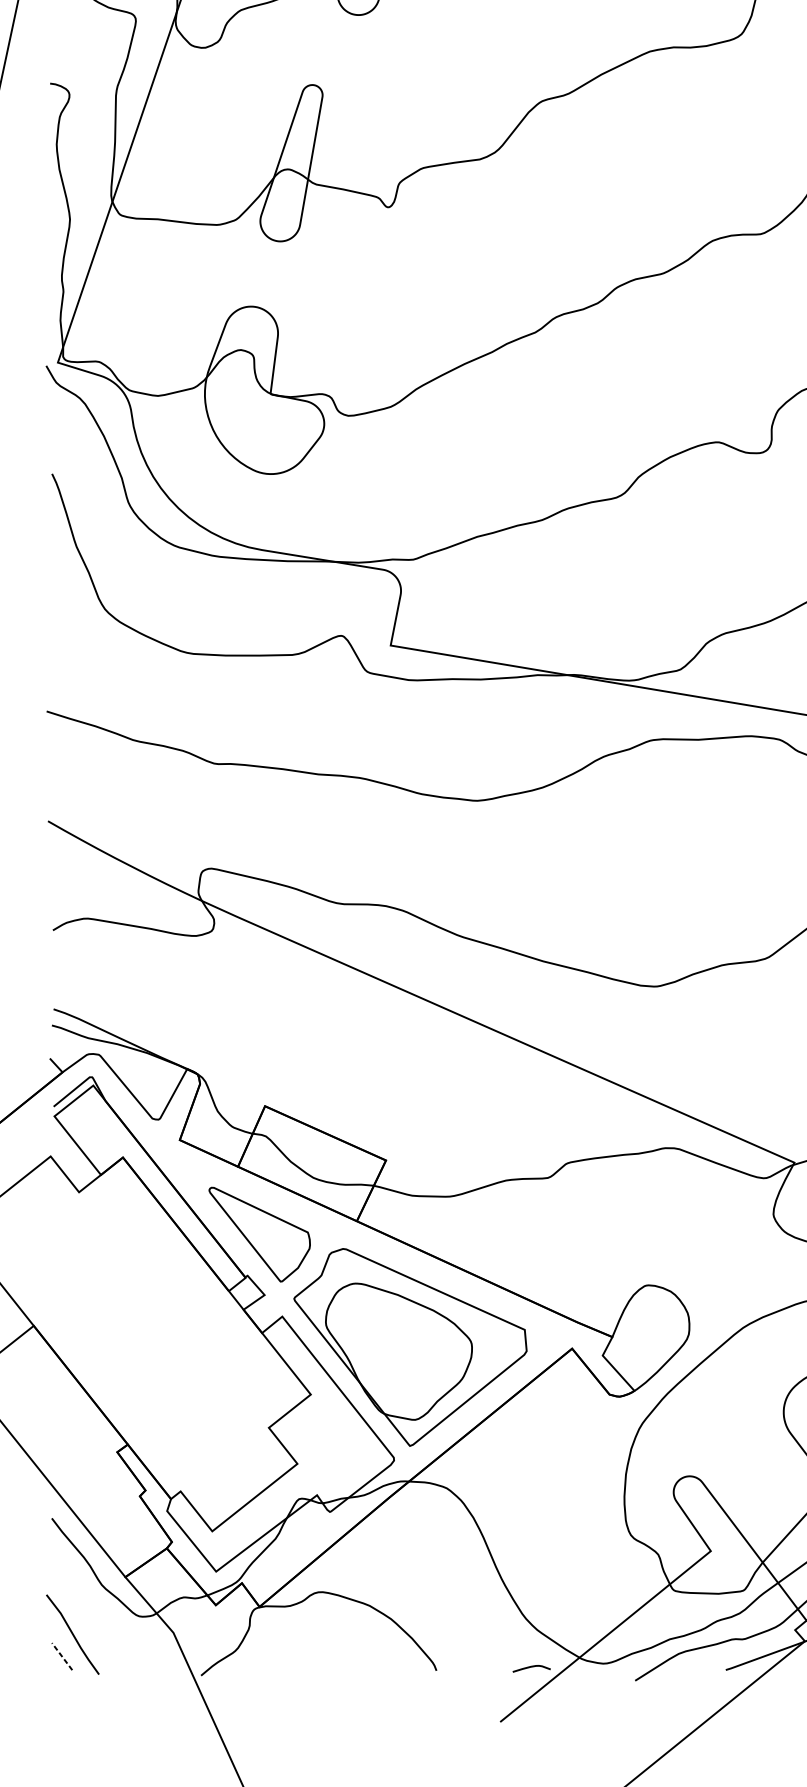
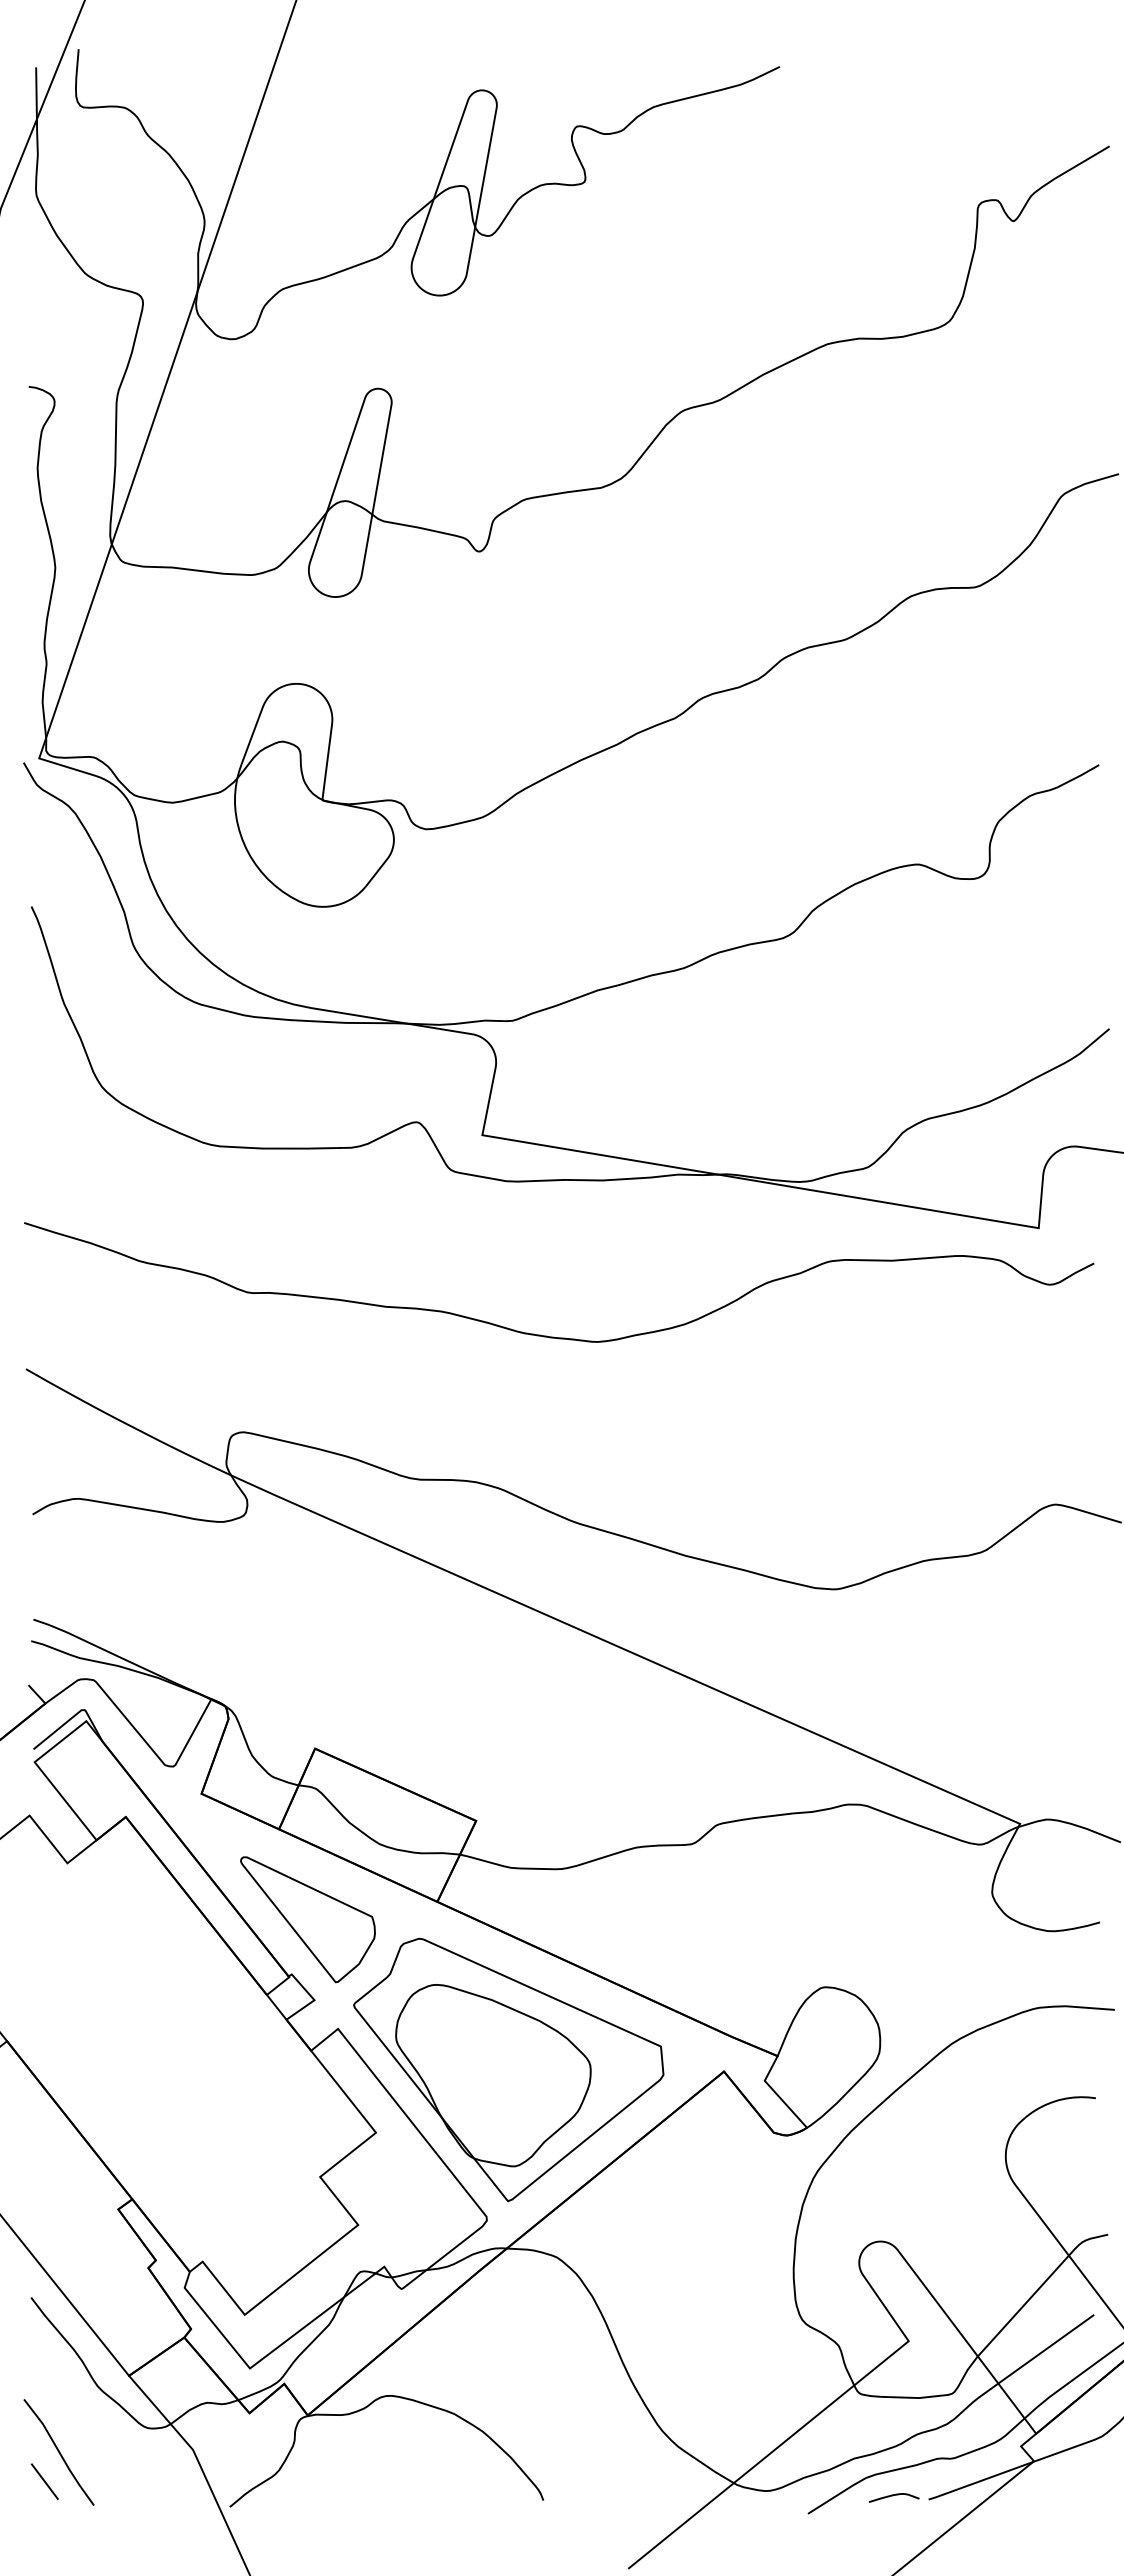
line: (61, 1656) -> (44, 2481), dashed -> solid
curve: (531, 1667) -> (893, 2496), moved

